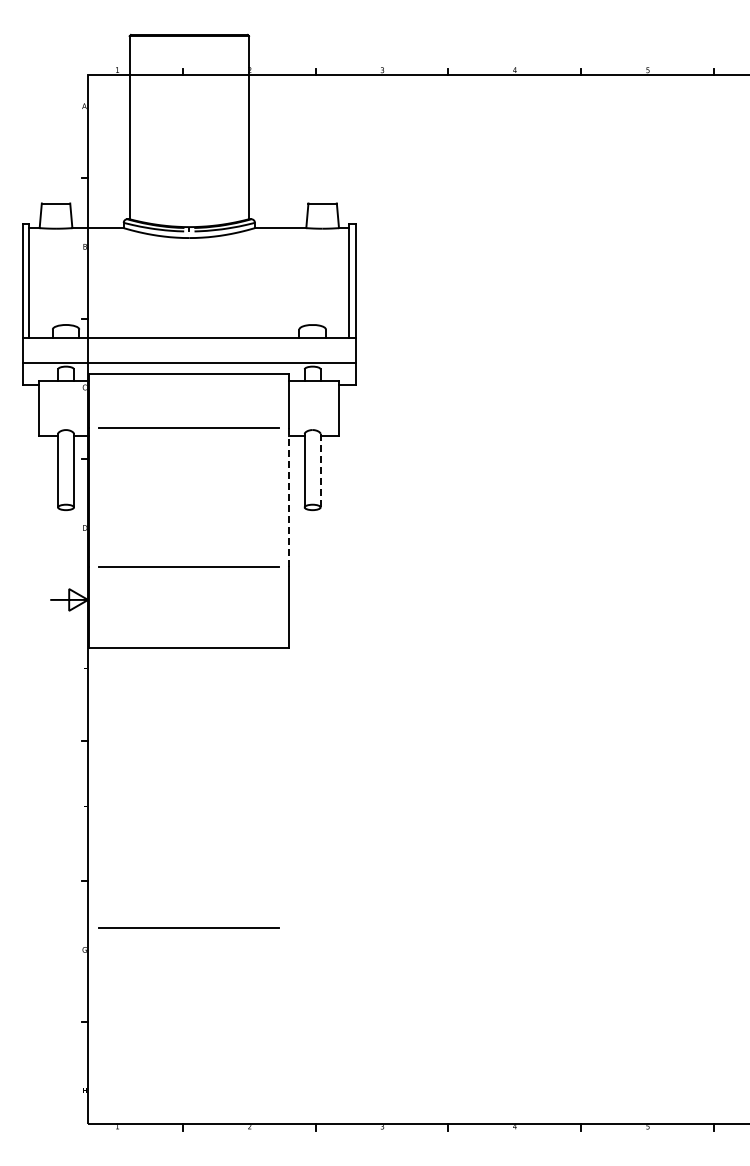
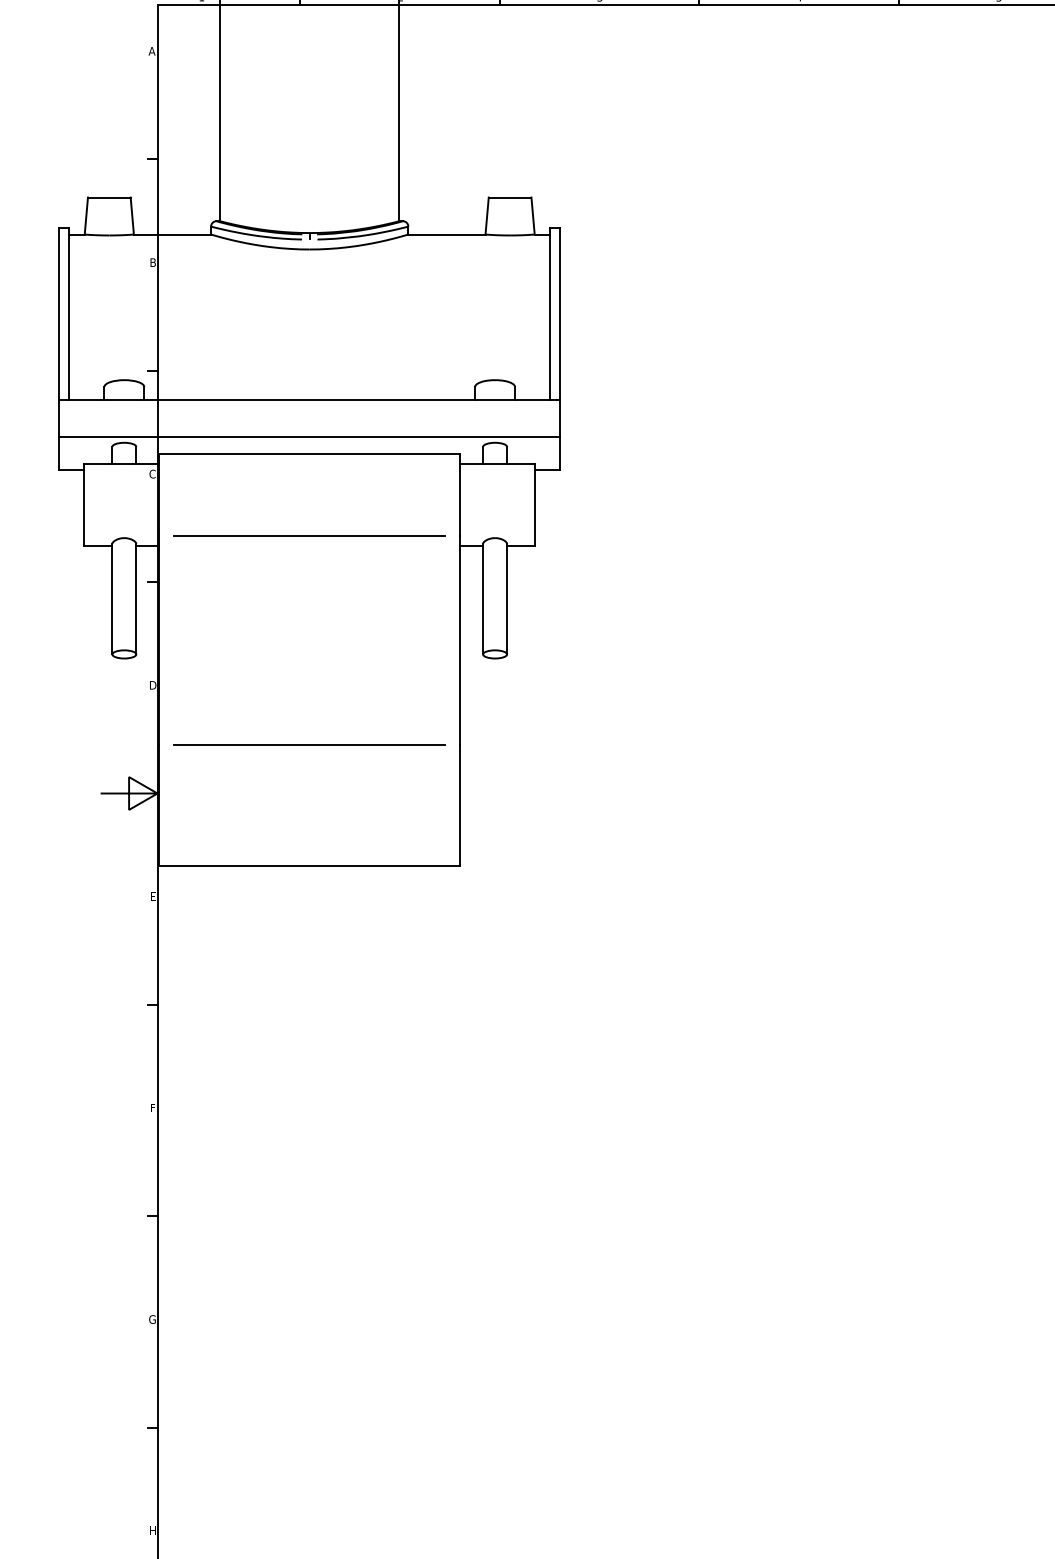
line: (320, 470) -> (506, 598), dashed -> solid
line: (289, 498) -> (460, 640), dashed -> solid
line: (188, 927) -> (308, 1285), removed

